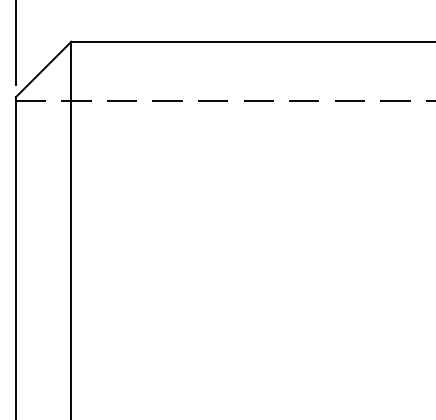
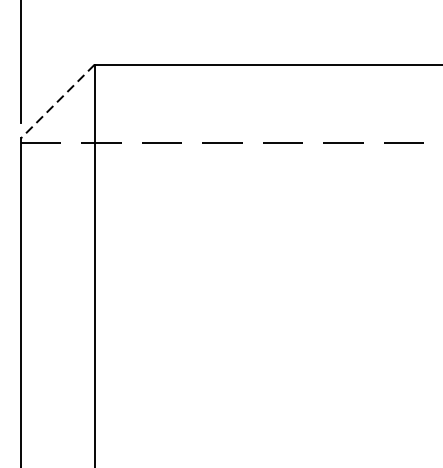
line: (43, 69) -> (57, 101), solid -> dashed

